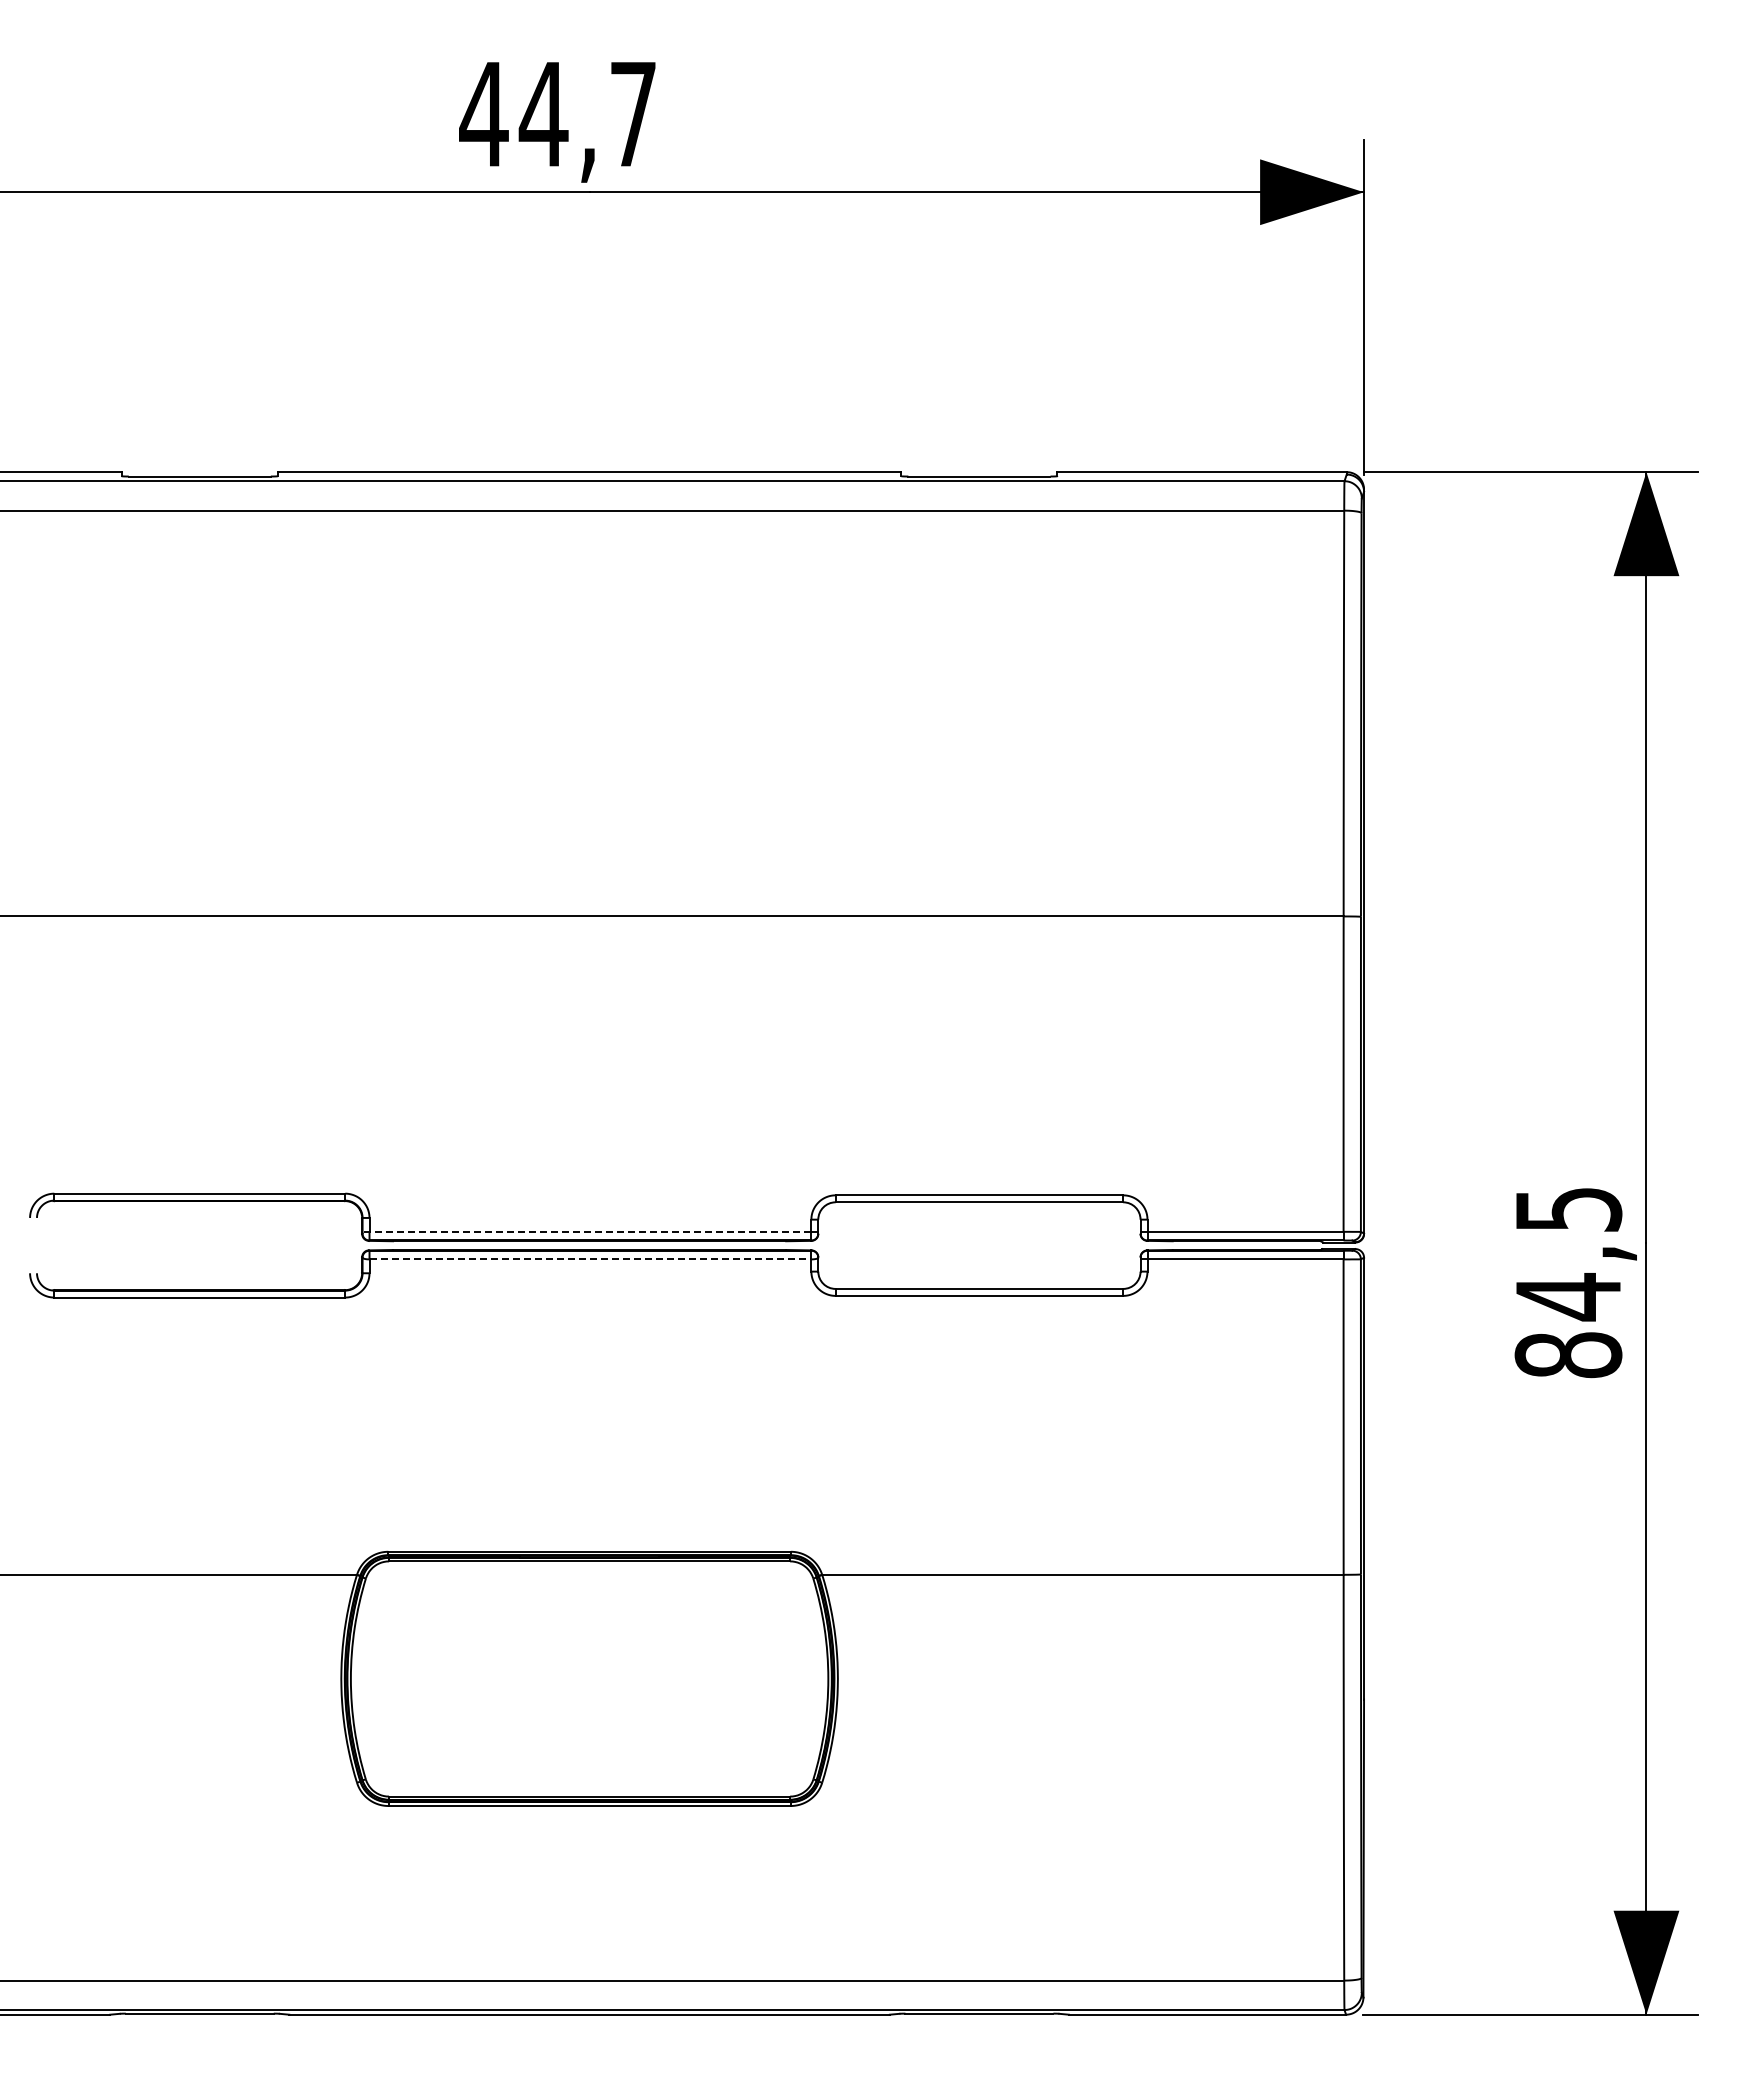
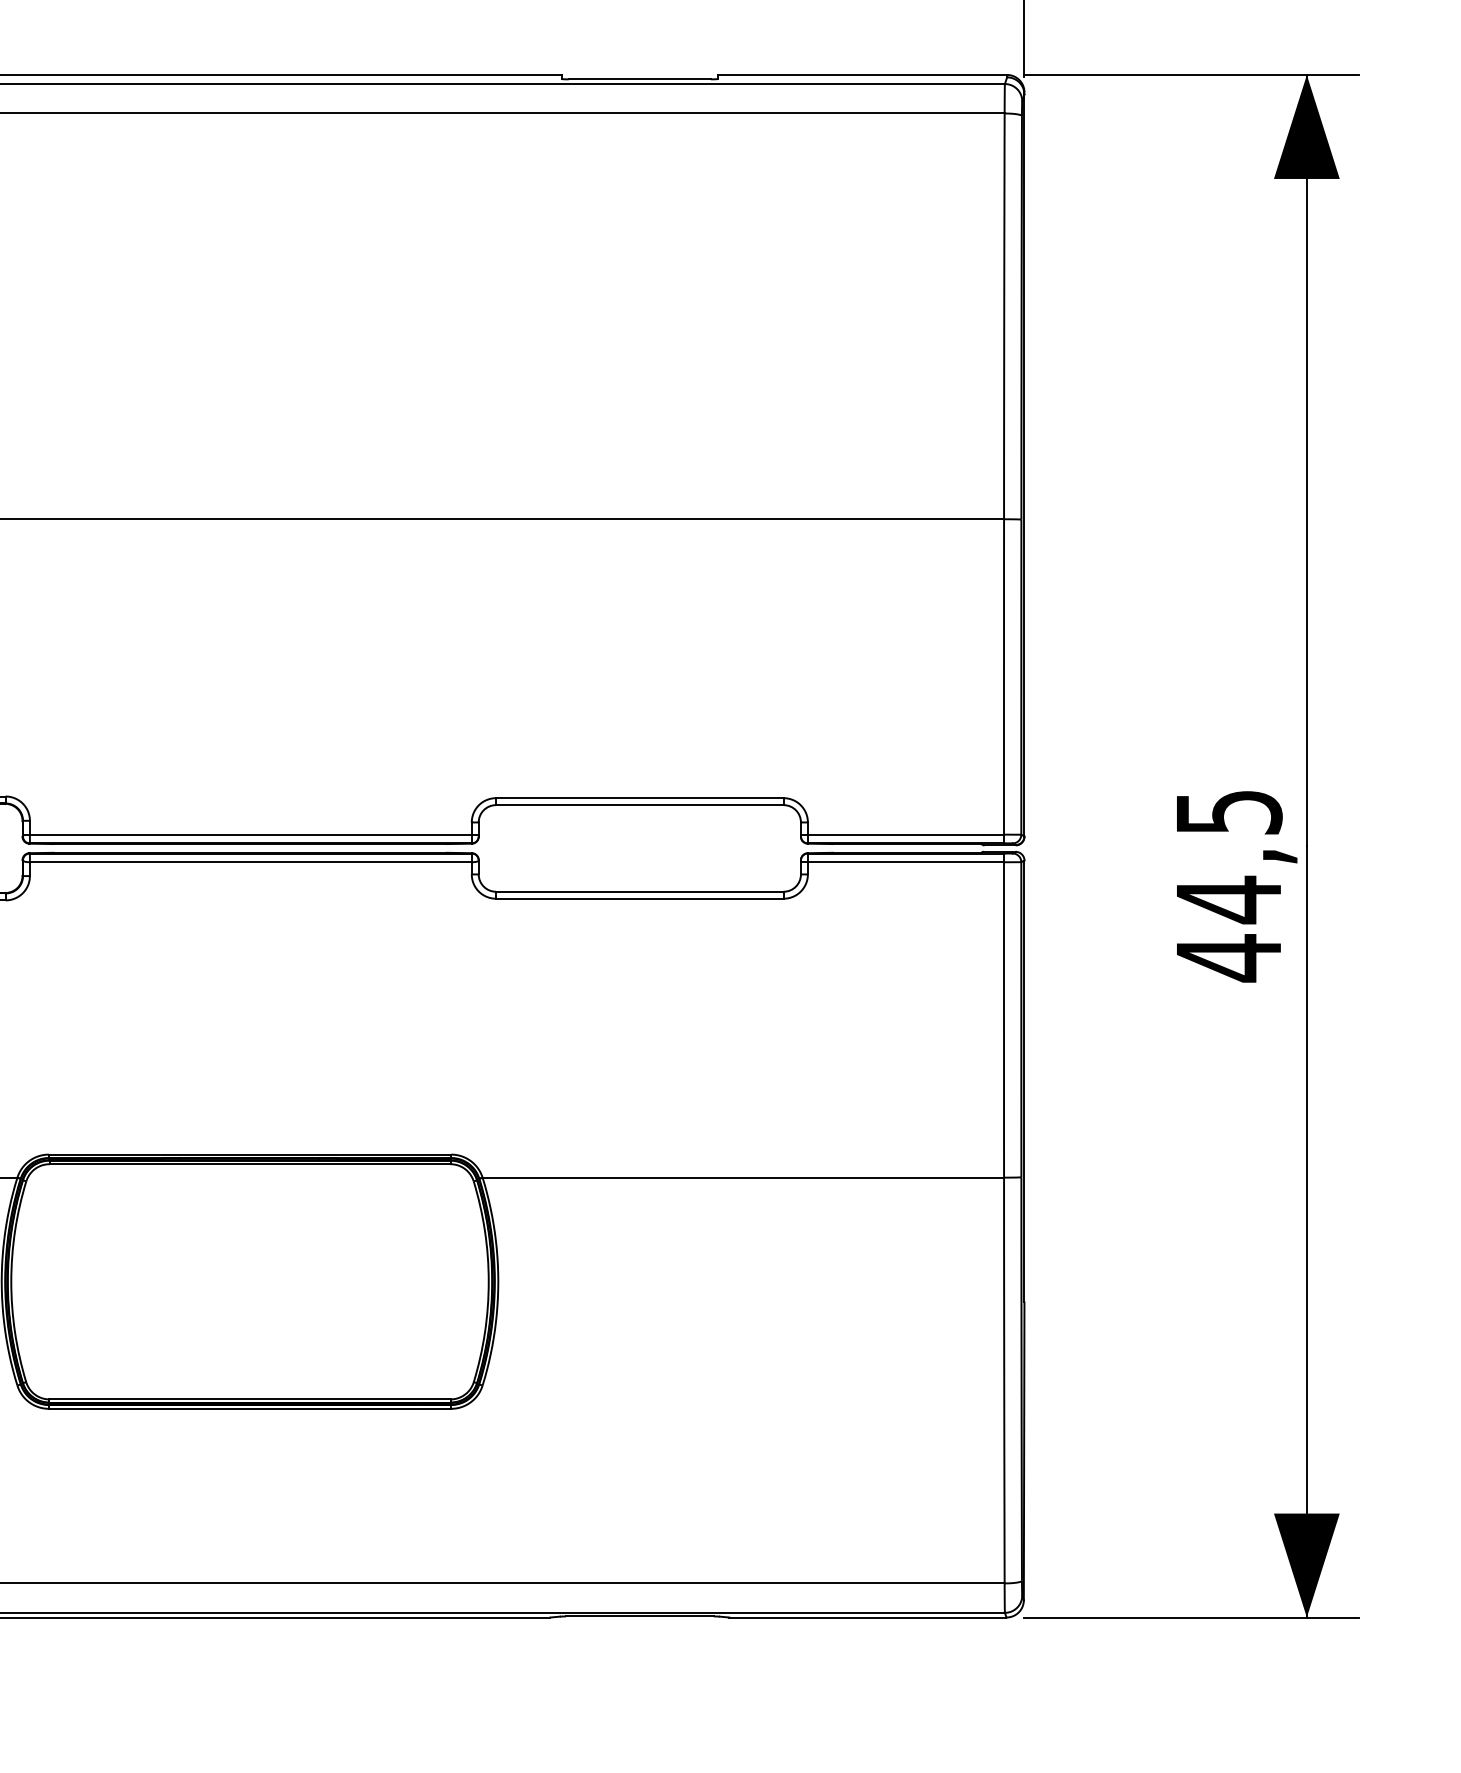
line: (586, 1231) -> (246, 834), dashed -> solid
line: (590, 1259) -> (250, 862), dashed -> solid
text: (1568, 1355) -> (1228, 958), 84,5 -> 44,5

